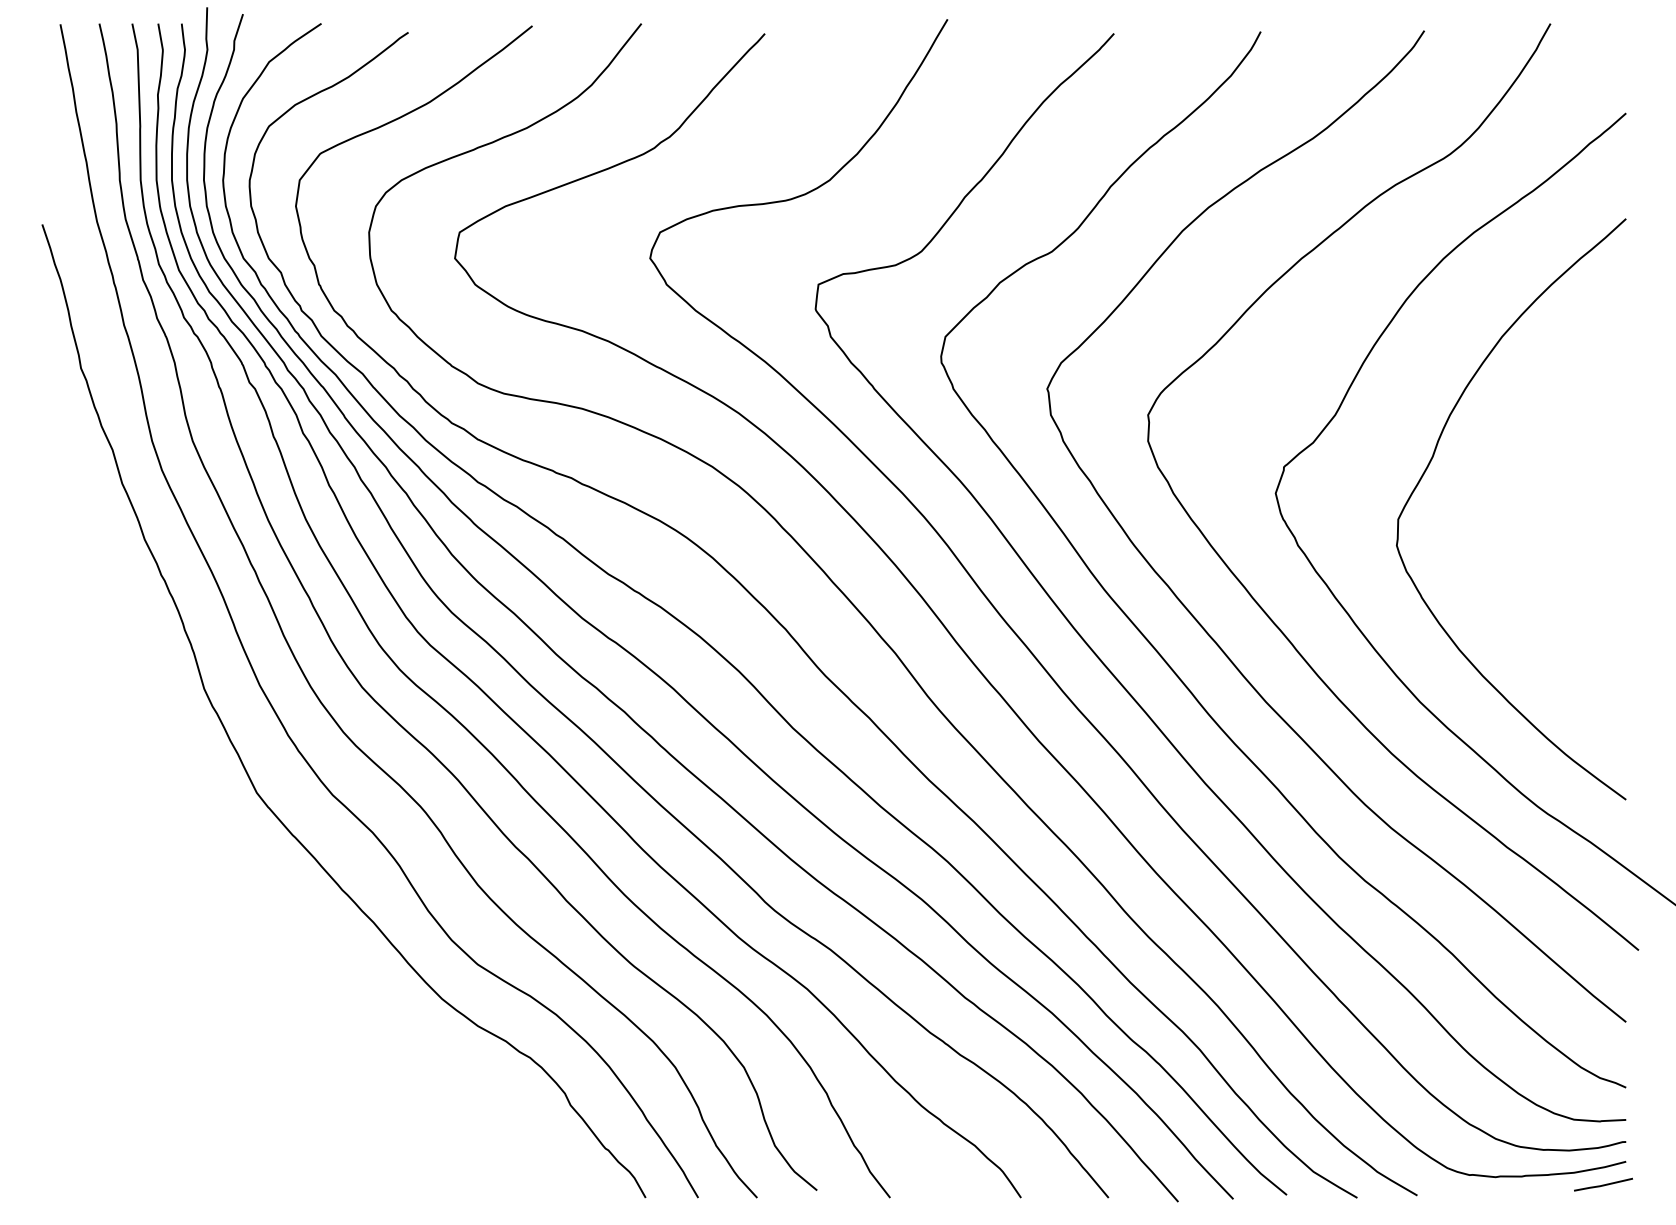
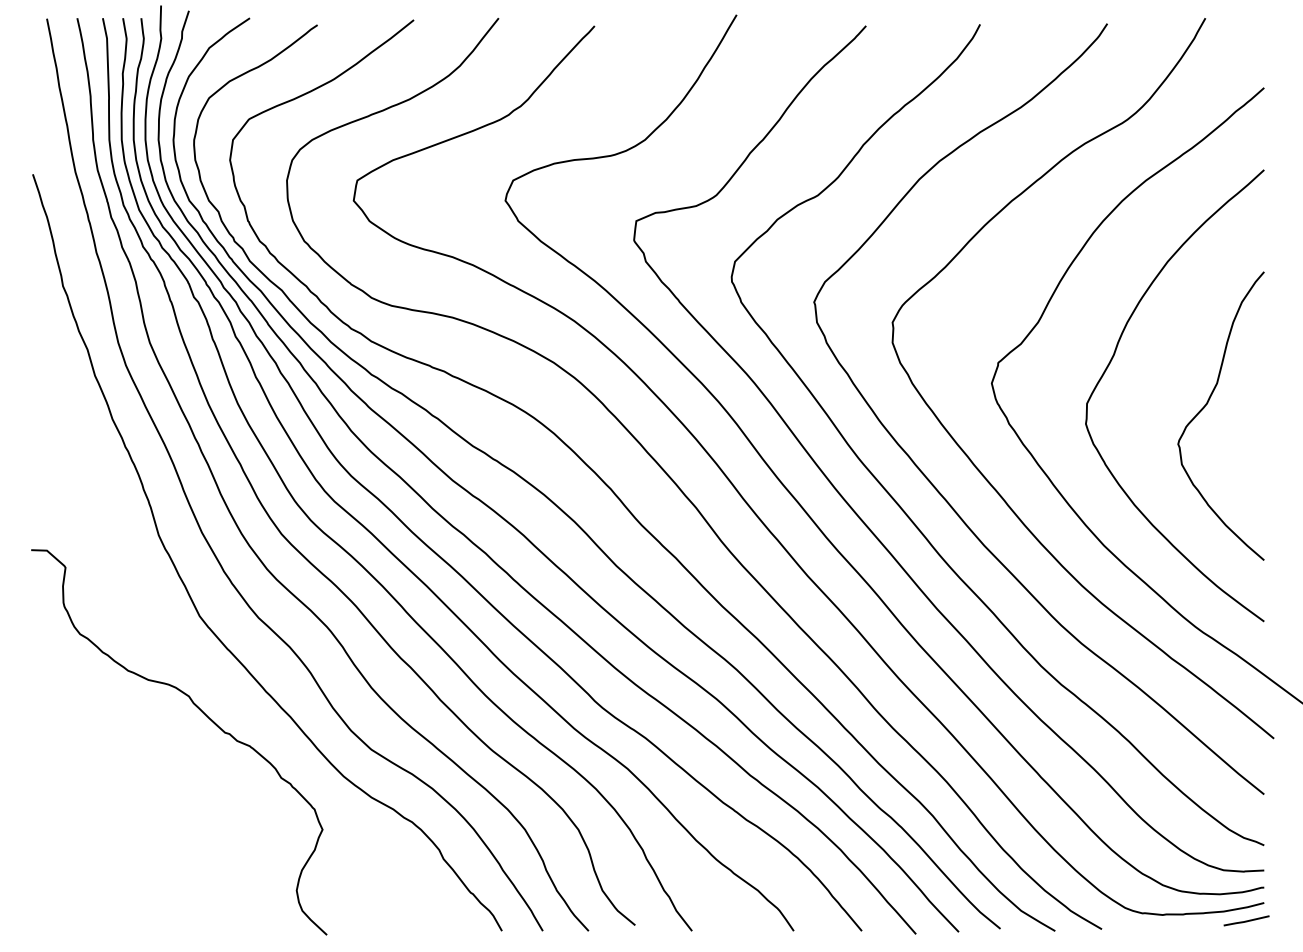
curve: (1554, 519) -> (1208, 403), added
curve: (260, 917) -> (202, 713), added

